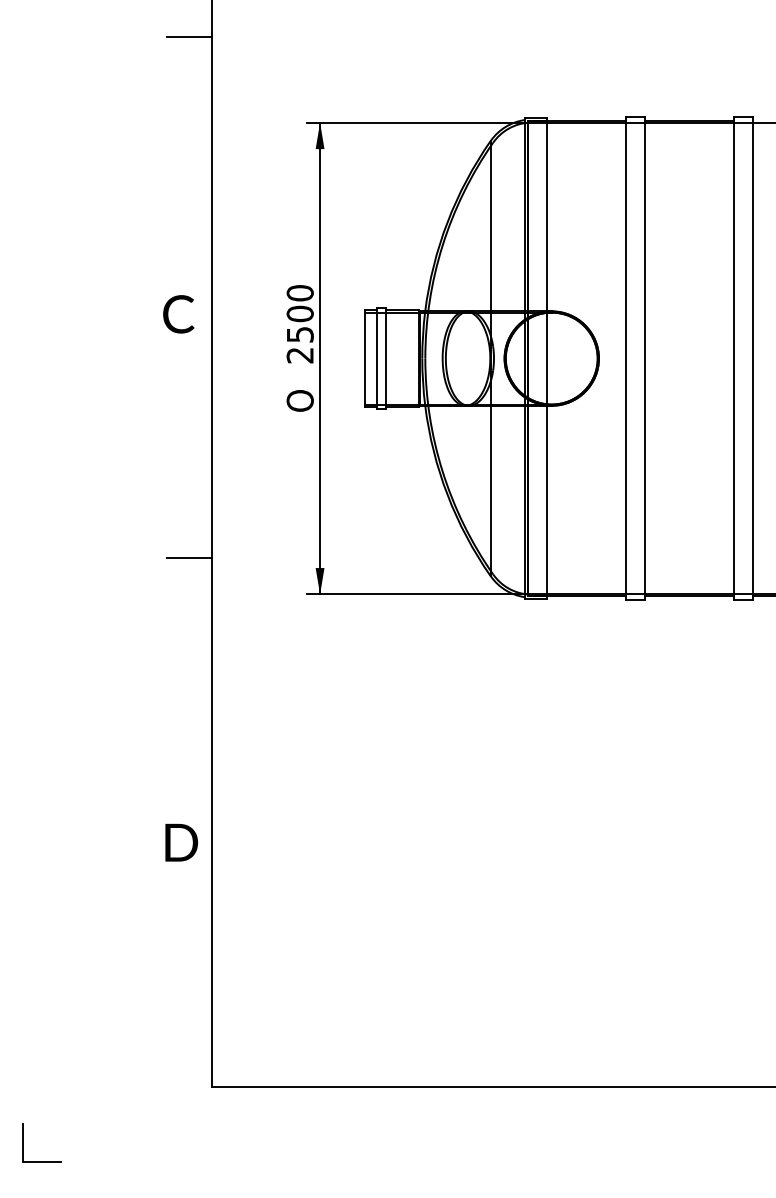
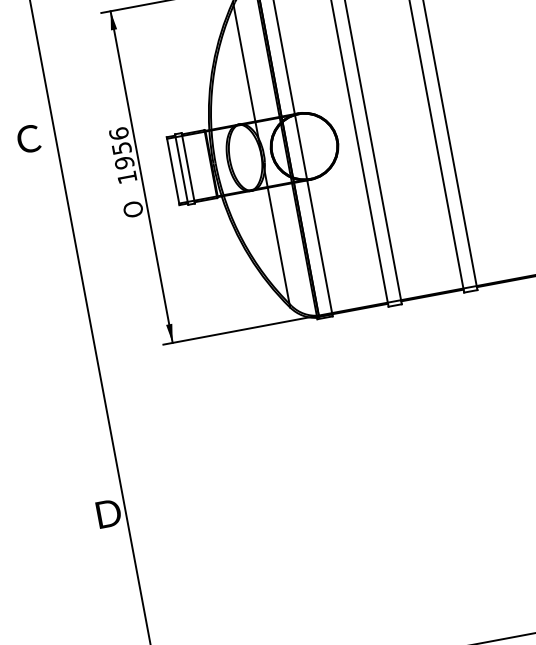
text: (178, 314) -> (28, 139), moved
text: (299, 324) -> (122, 155), 2500 -> 1956
line: (189, 558) -> (76, 334), removed
text: (181, 842) -> (108, 513), moved

